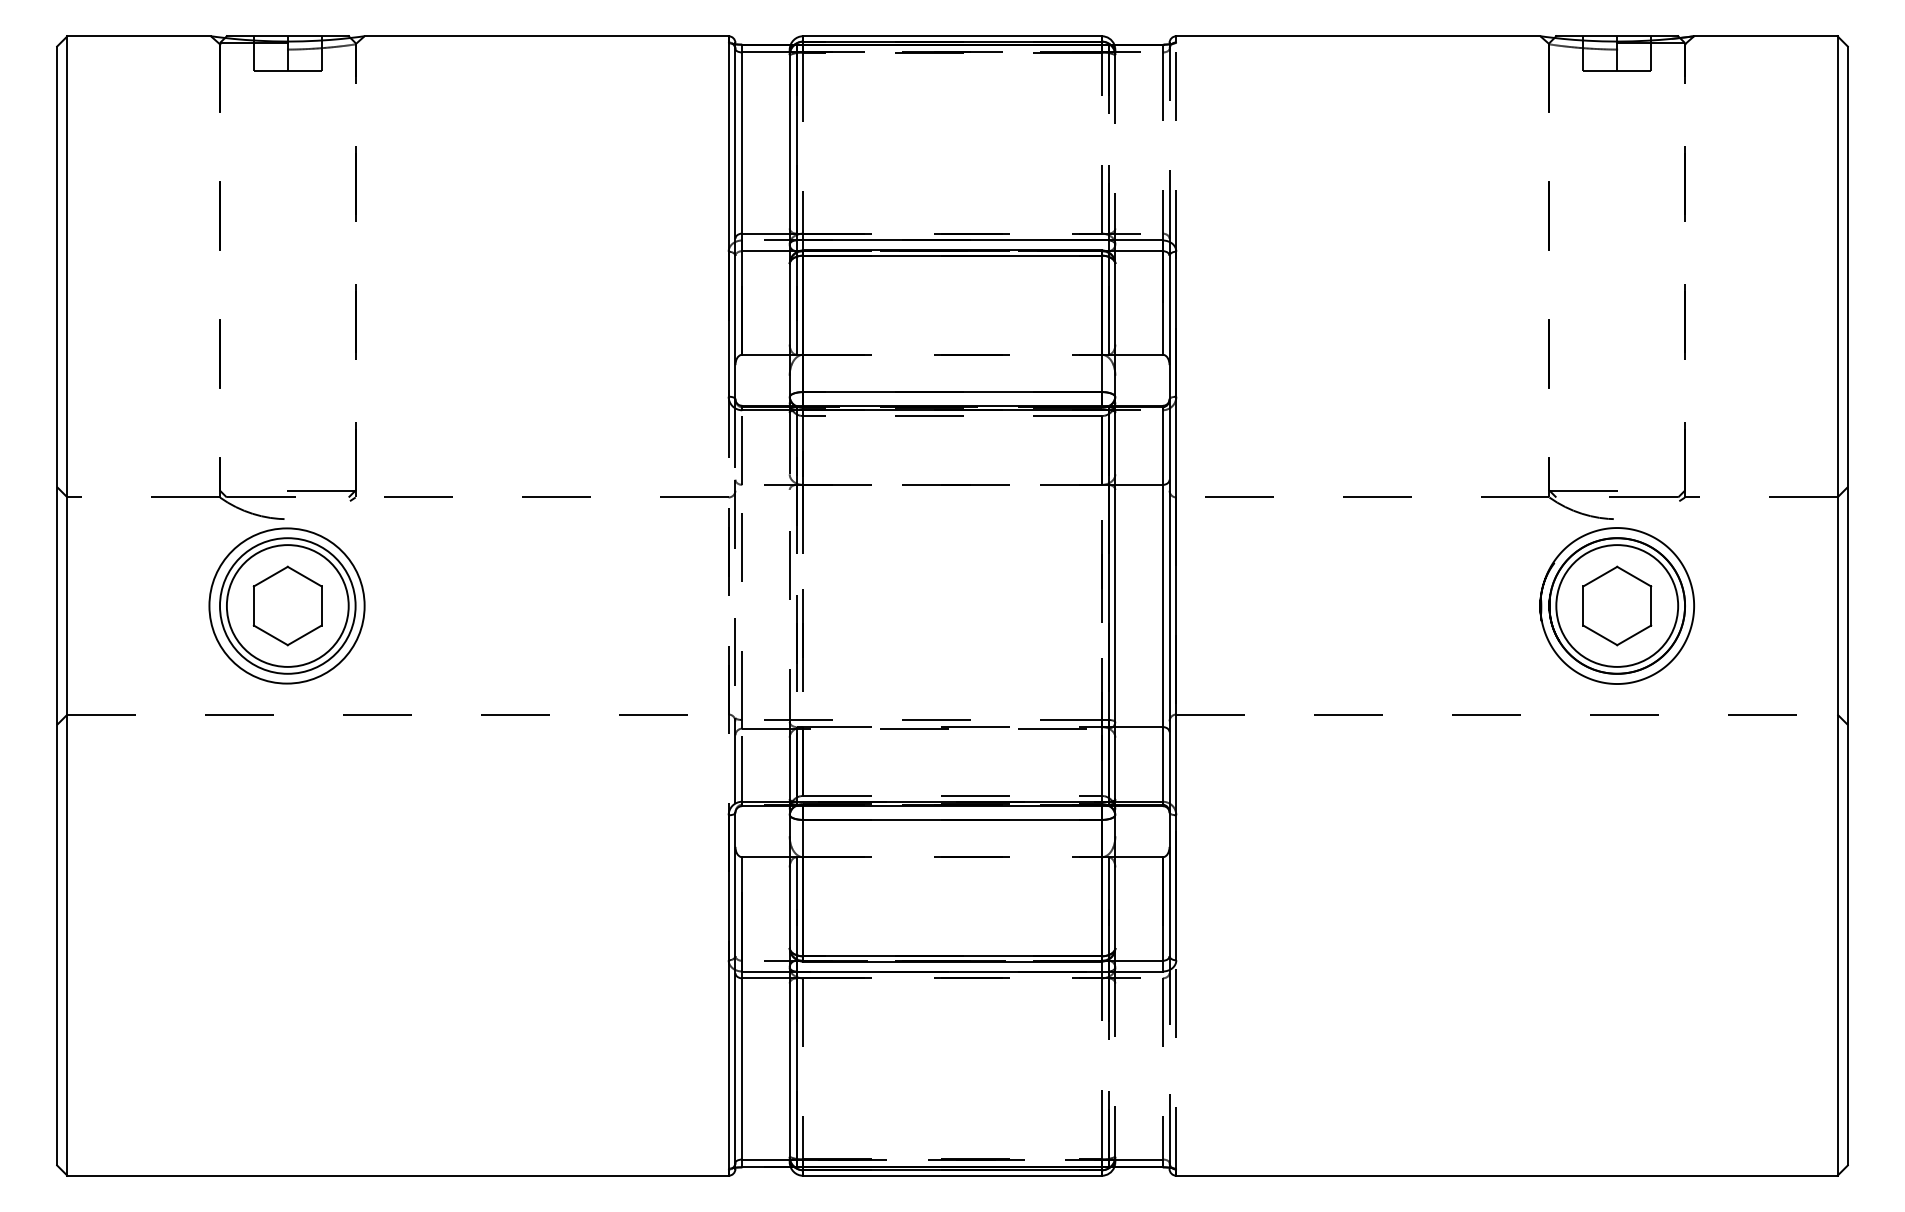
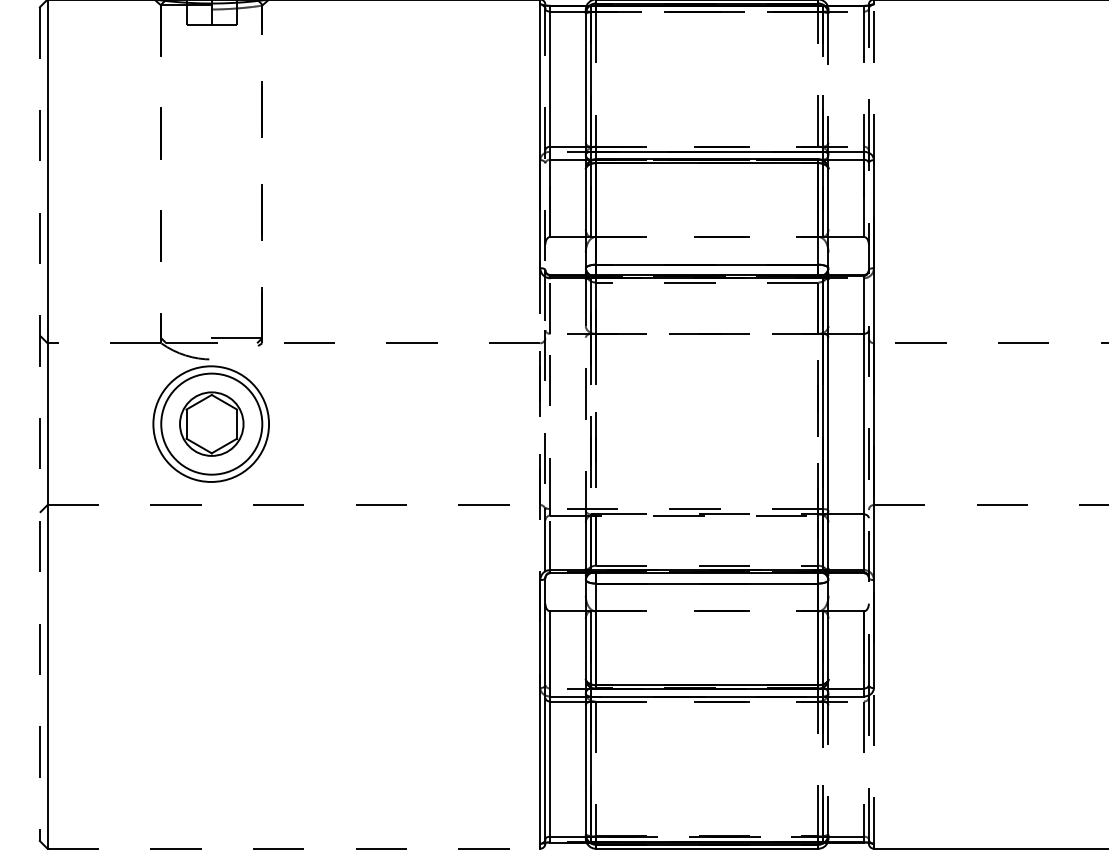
line: (735, 221) -> (545, 137), solid -> dashed
circle: (287, 605) -> (211, 423), size x0.7
line: (1169, 605) -> (868, 423), solid -> dashed
line: (57, 606) -> (40, 424), solid -> dashed
line: (398, 1175) -> (294, 848), solid -> dashed

